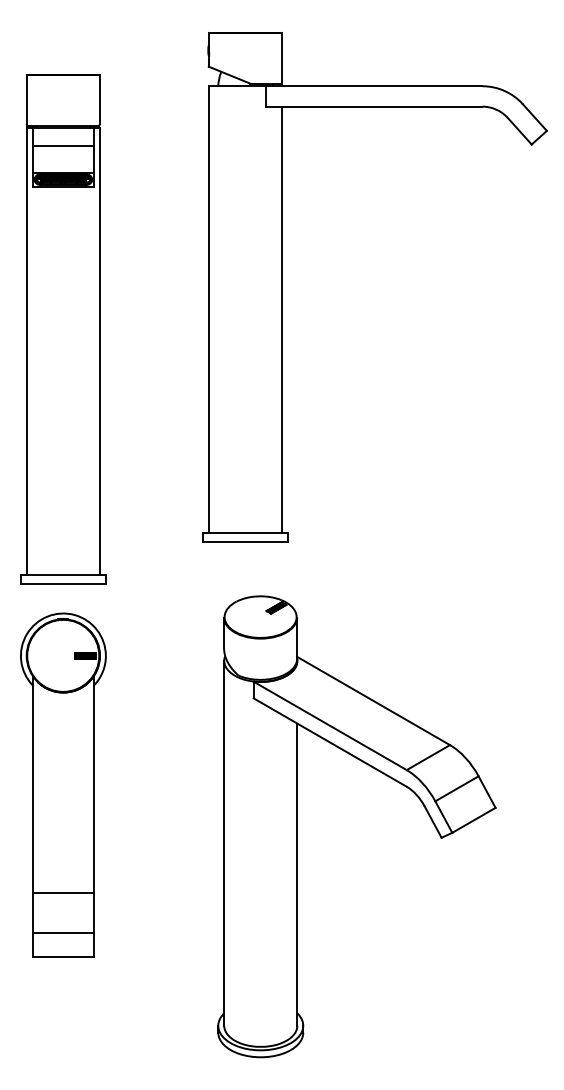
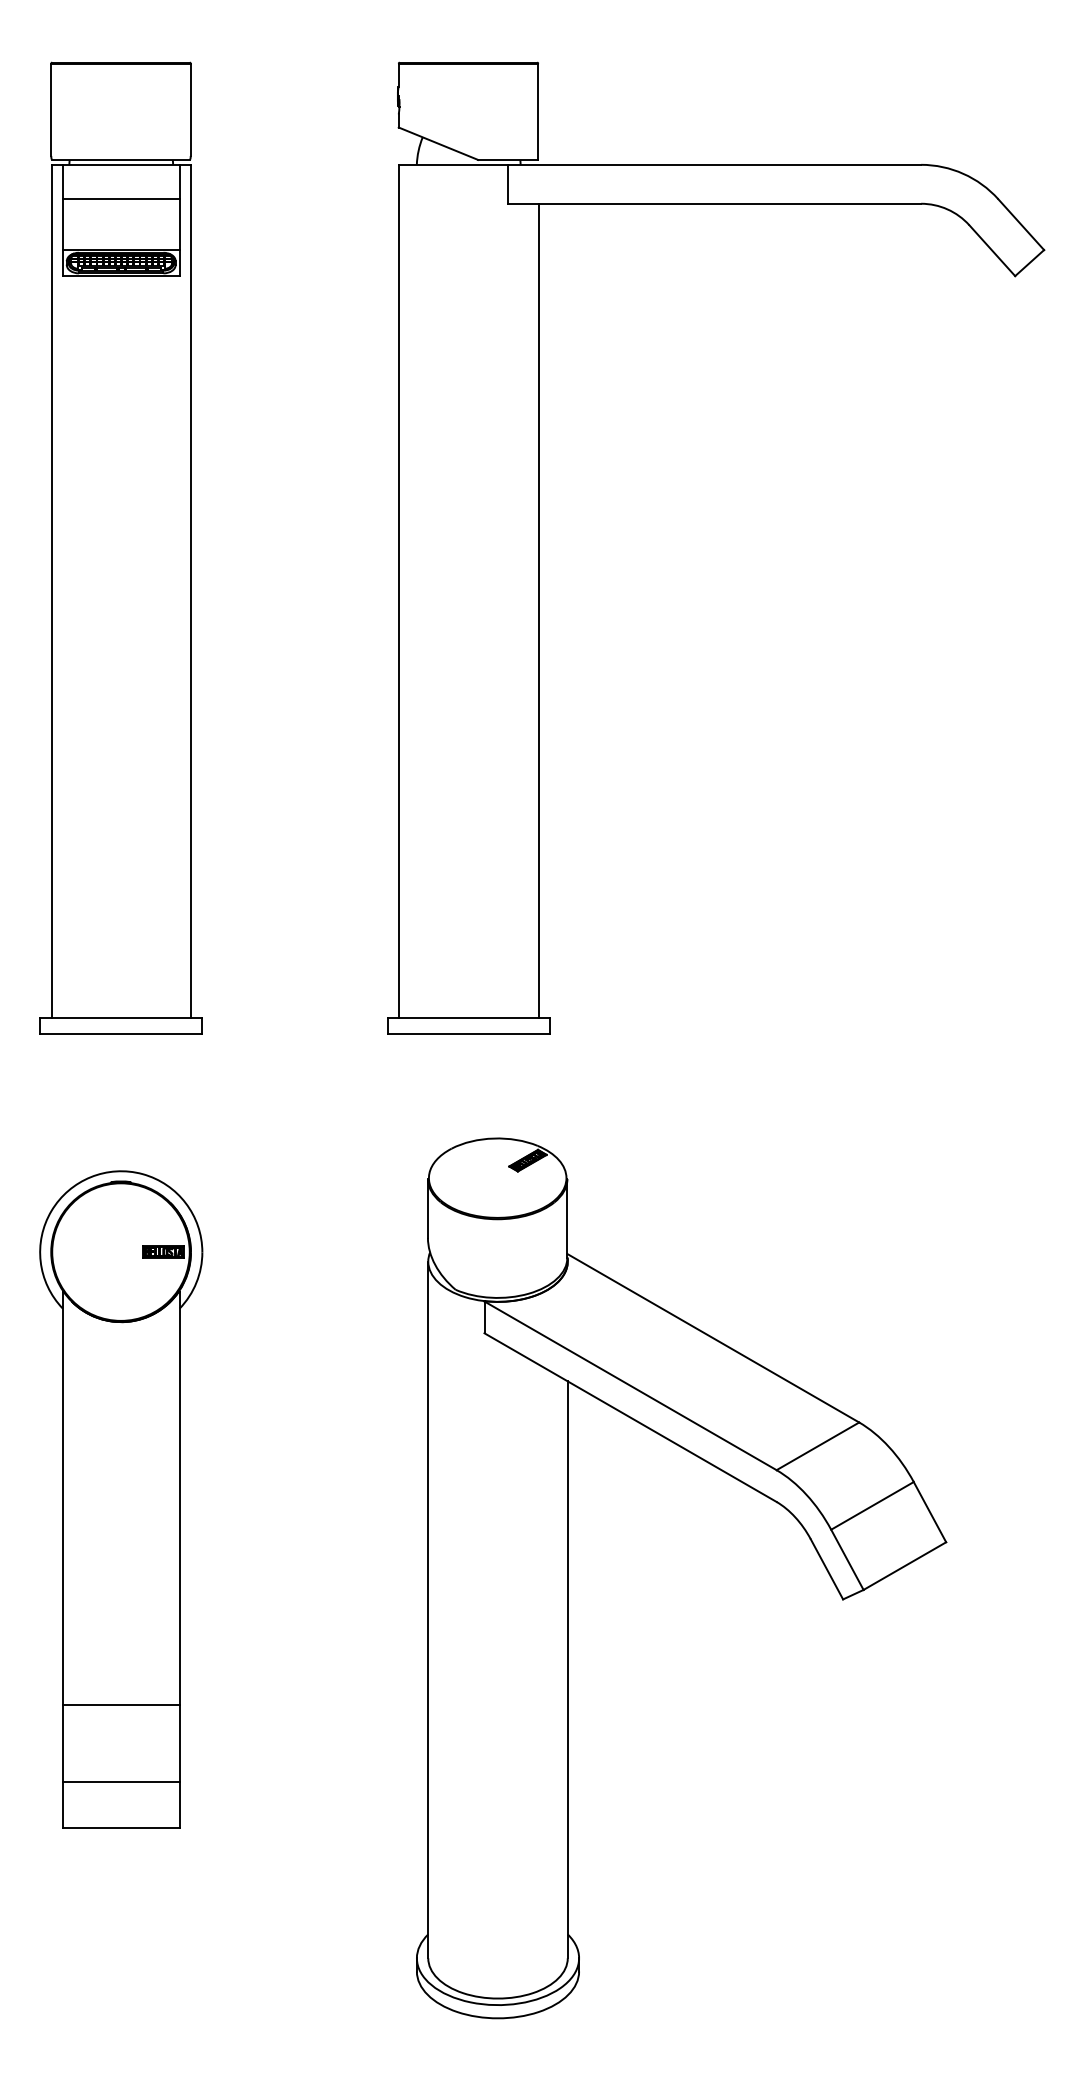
part: (63, 329) -> (121, 548), moved

